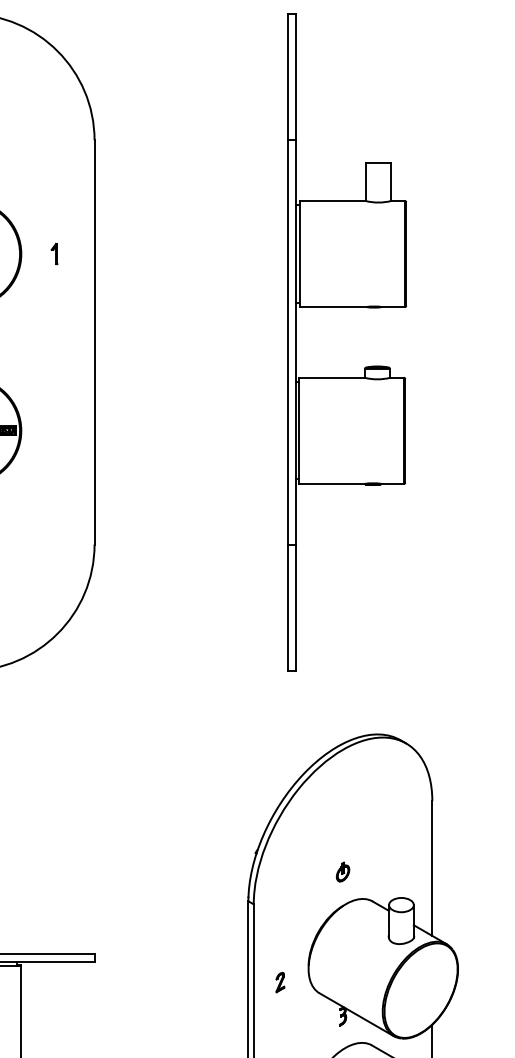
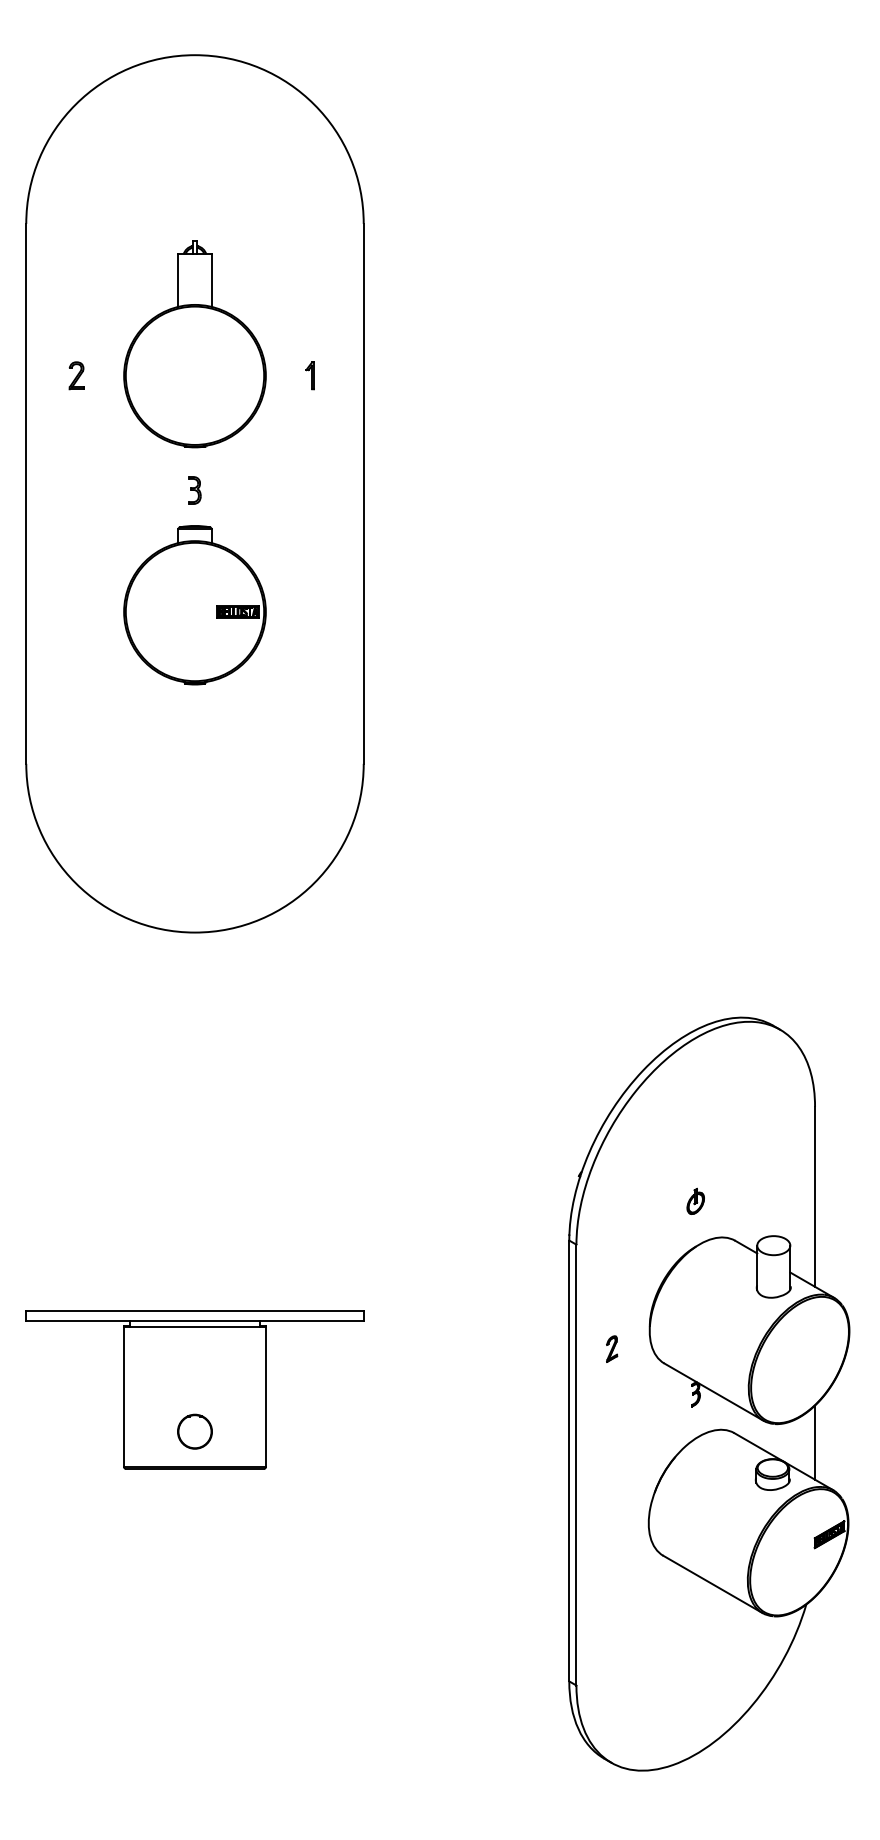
part: (365, 366) -> (725, 526), removed

